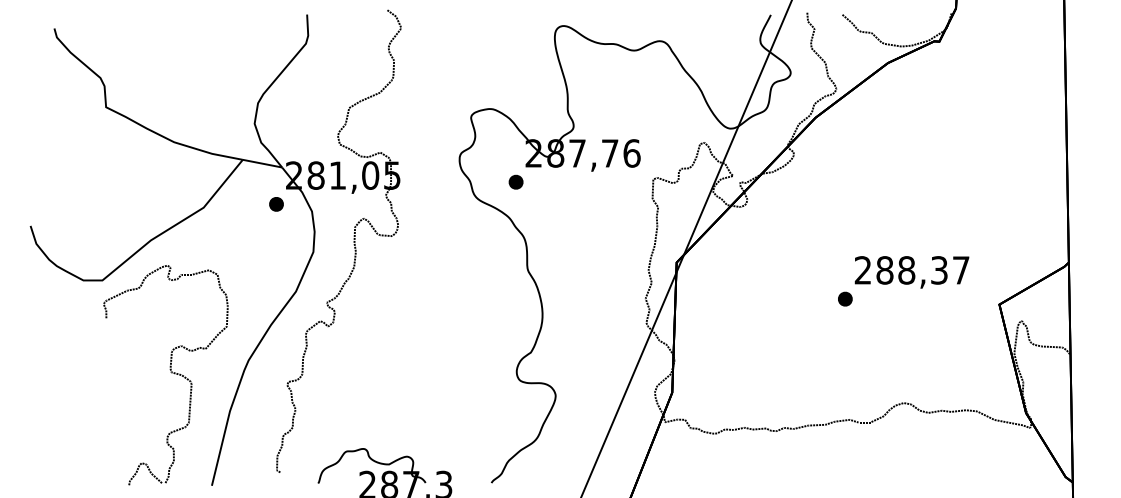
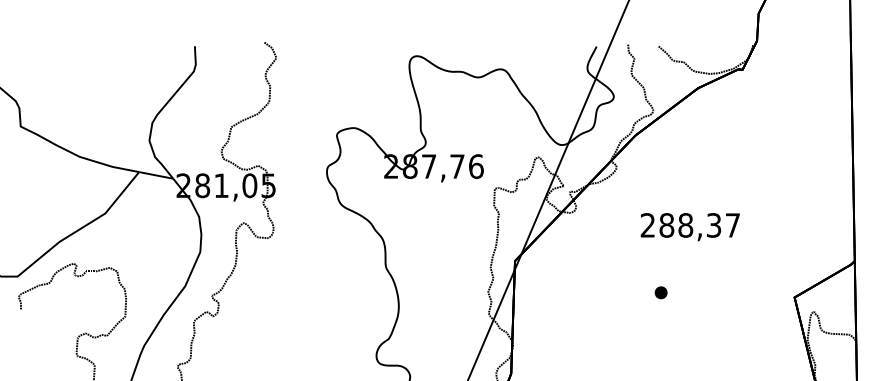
part: (515, 181) -> (375, 190), removed
part: (276, 204) -> (168, 210), removed
text: (911, 272) -> (689, 227), moved

